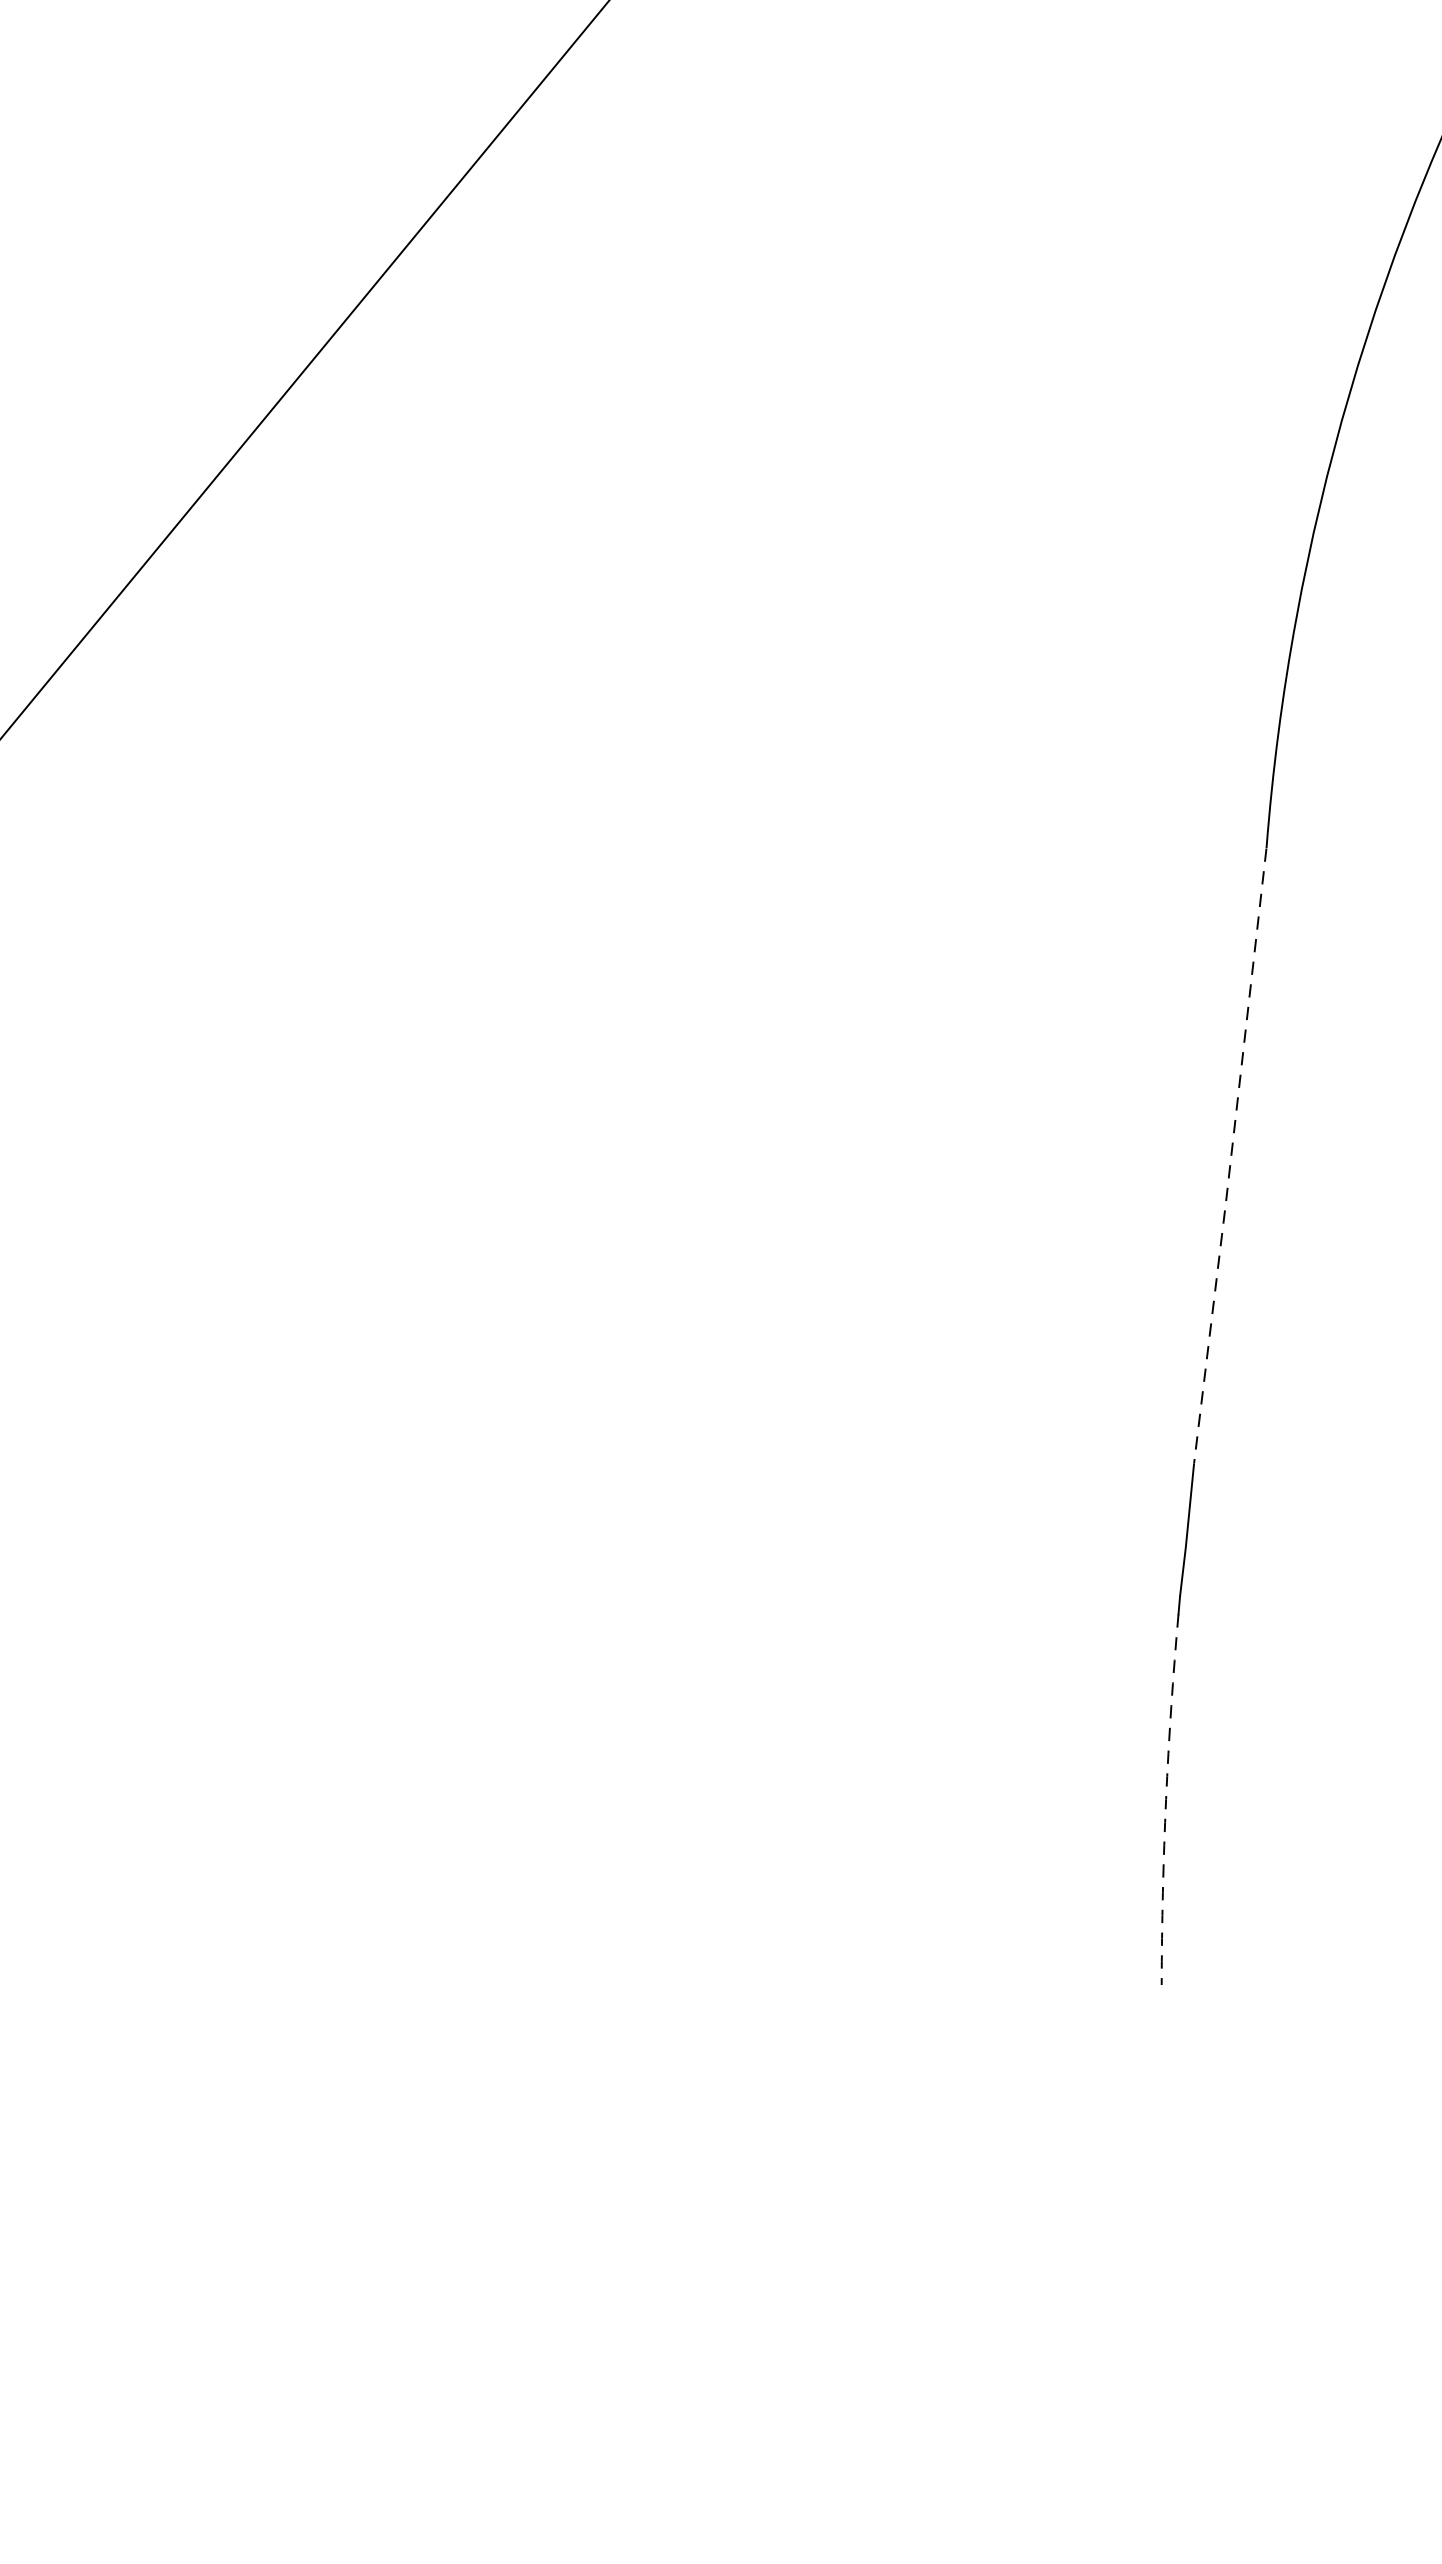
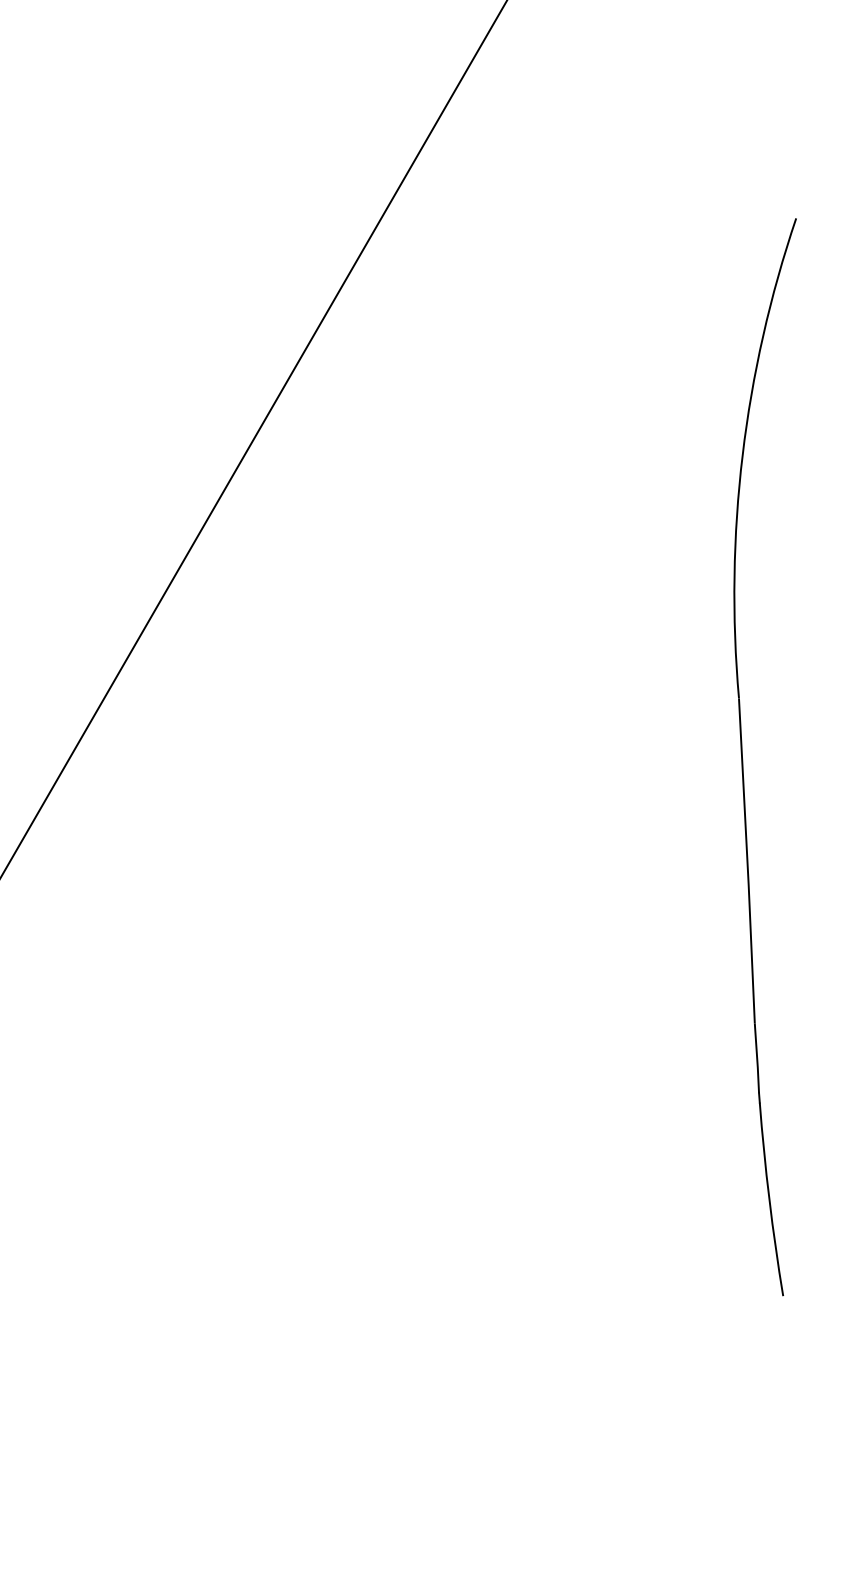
line: (1230, 1159) -> (747, 862), dashed -> solid
arc: (1166, 1799) -> (769, 1199), dashed -> solid

